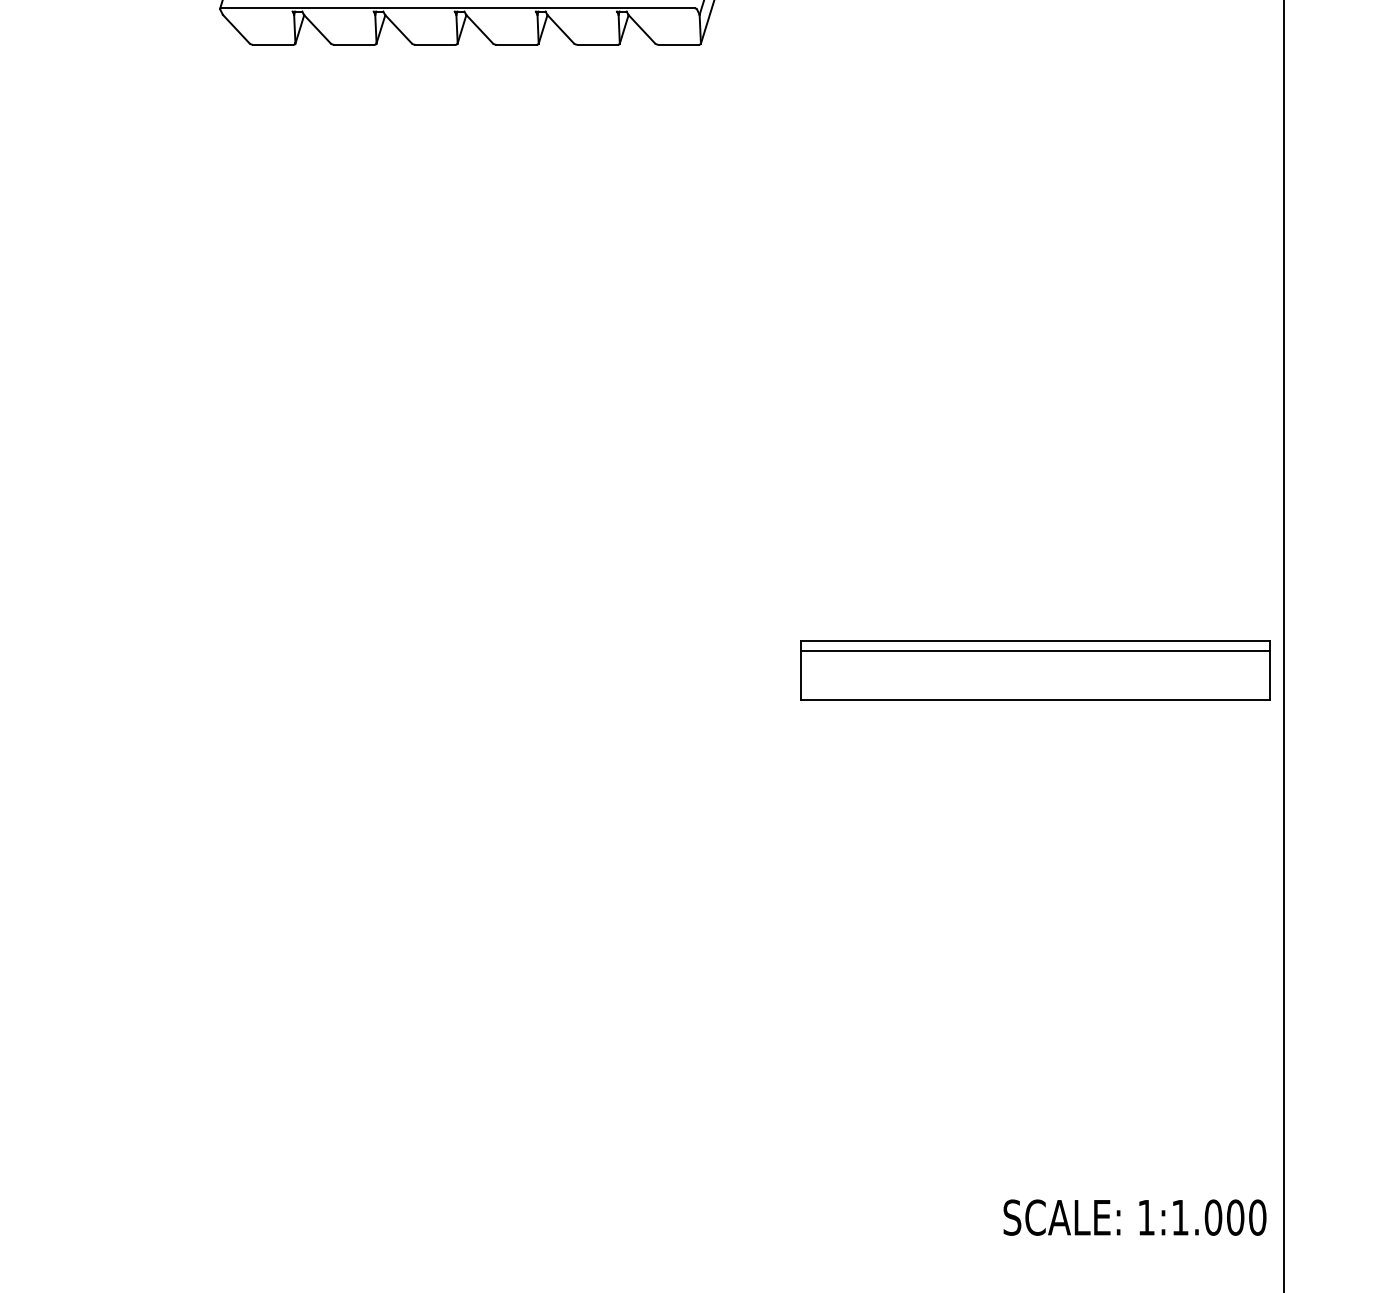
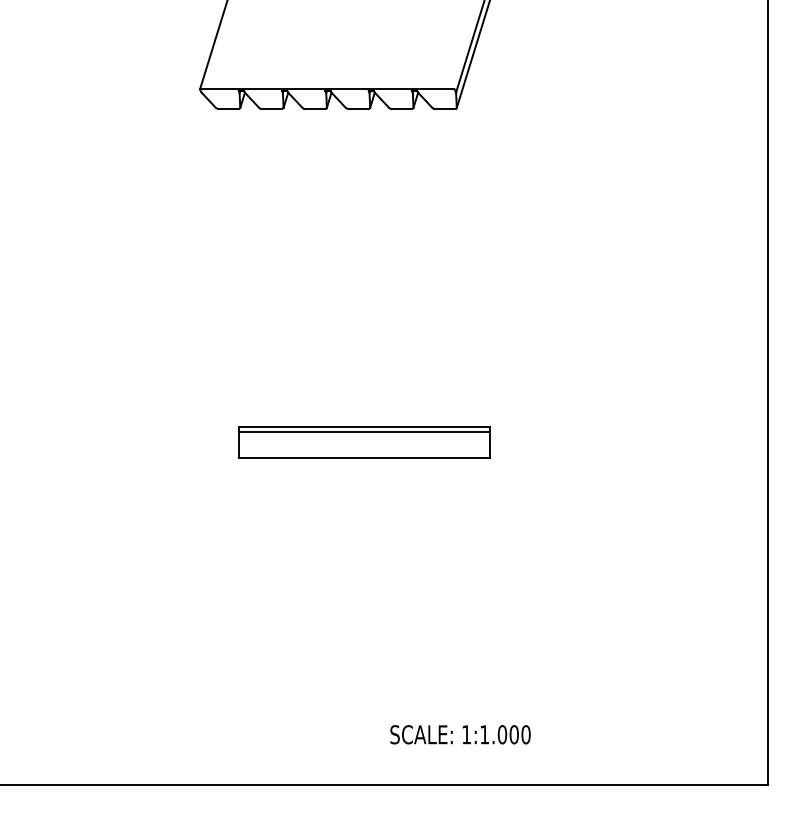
part: (1035, 670) -> (364, 442), moved
text: (1134, 1217) -> (460, 734), moved

